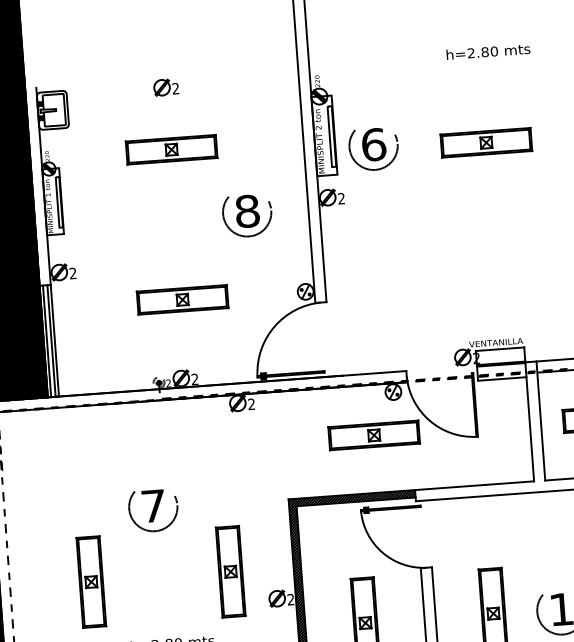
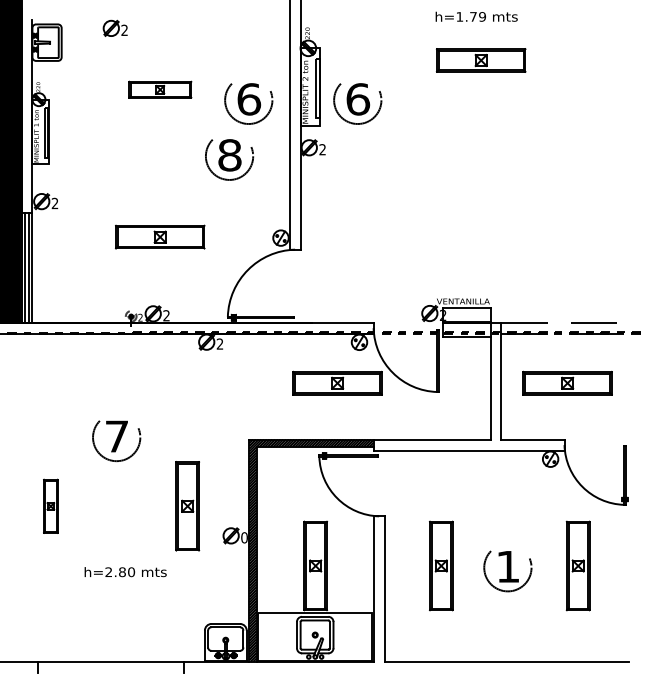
text: (482, 52) -> (470, 16), h=2.80 -> h=1.79
part: (165, 86) -> (114, 27), moved
part: (486, 142) -> (481, 60), moved
part: (171, 149) -> (160, 89), size x0.7
part: (262, 157) -> (248, 103), added
part: (91, 582) -> (50, 506), size x0.6
text: (290, 599) -> (244, 537), 2 -> 0

